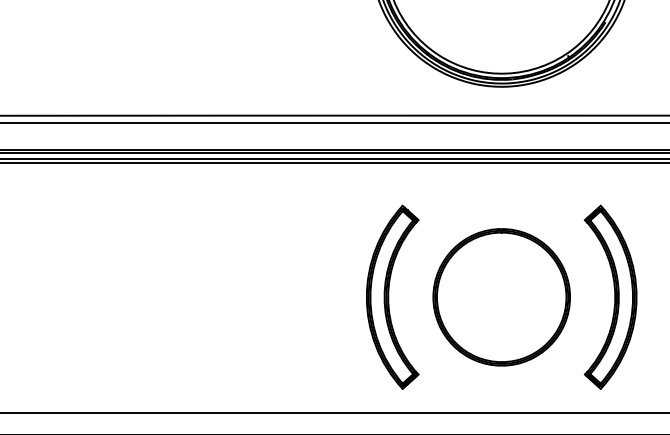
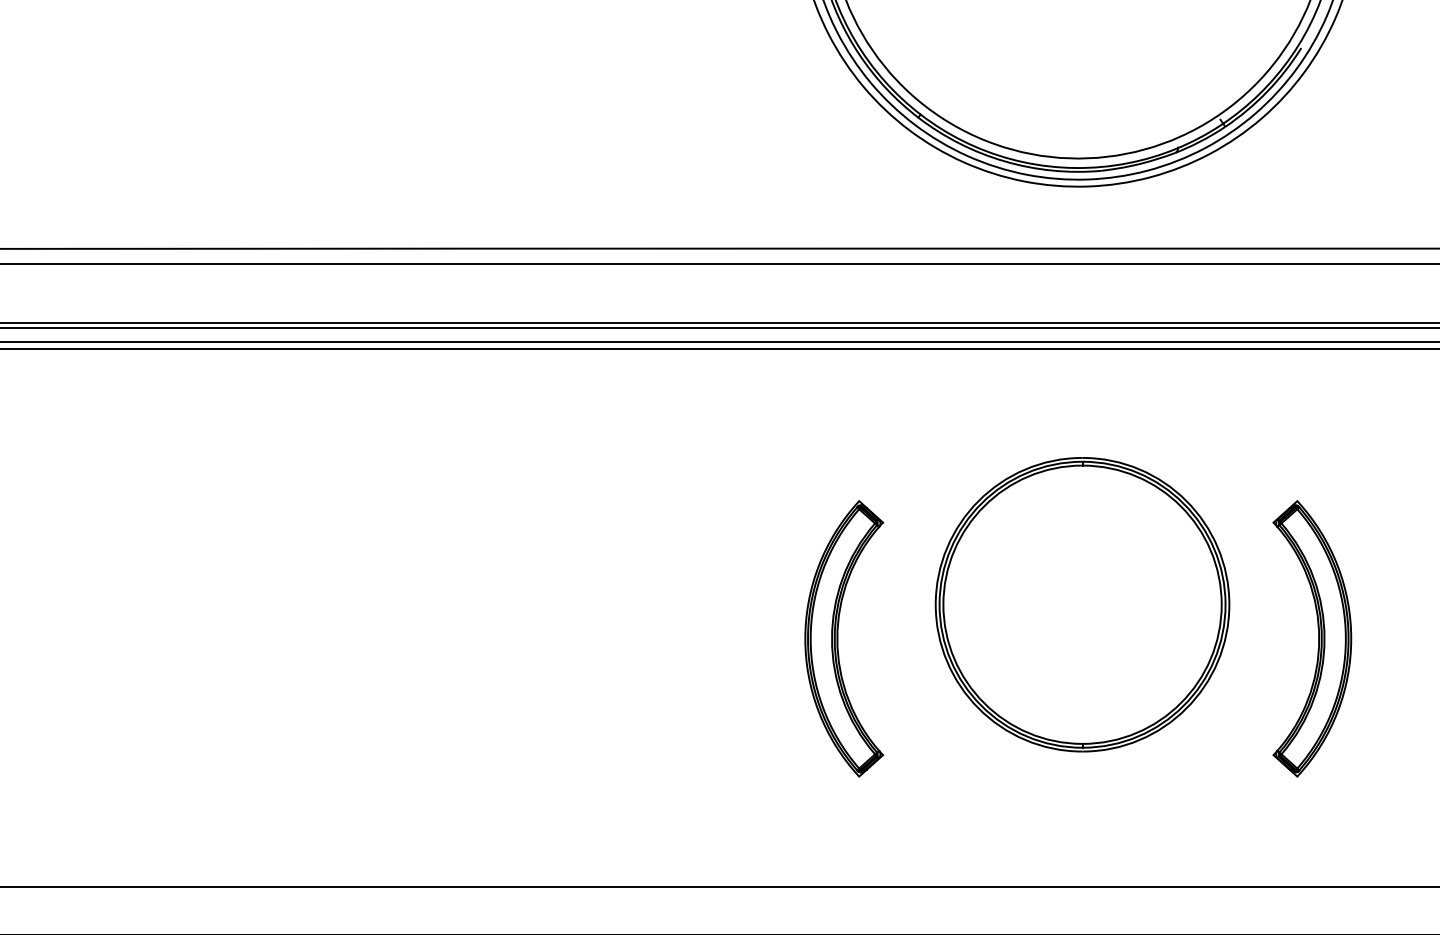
part: (392, 296) -> (843, 637), size x0.7
part: (610, 296) -> (1311, 637), size x0.7
part: (501, 297) -> (1082, 605), moved

